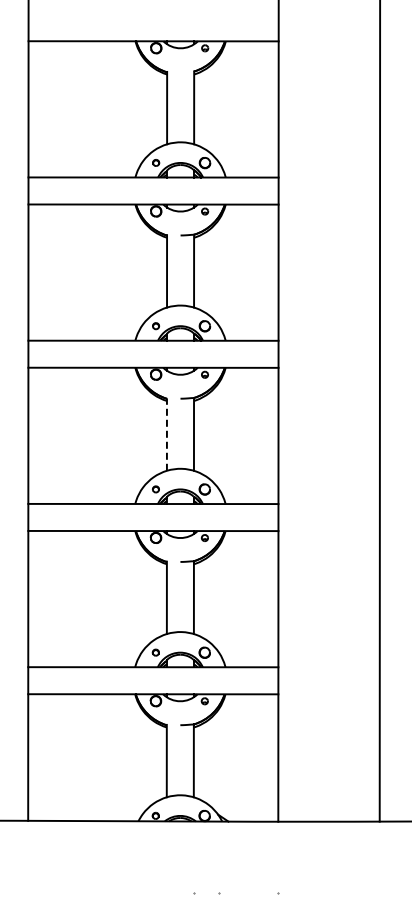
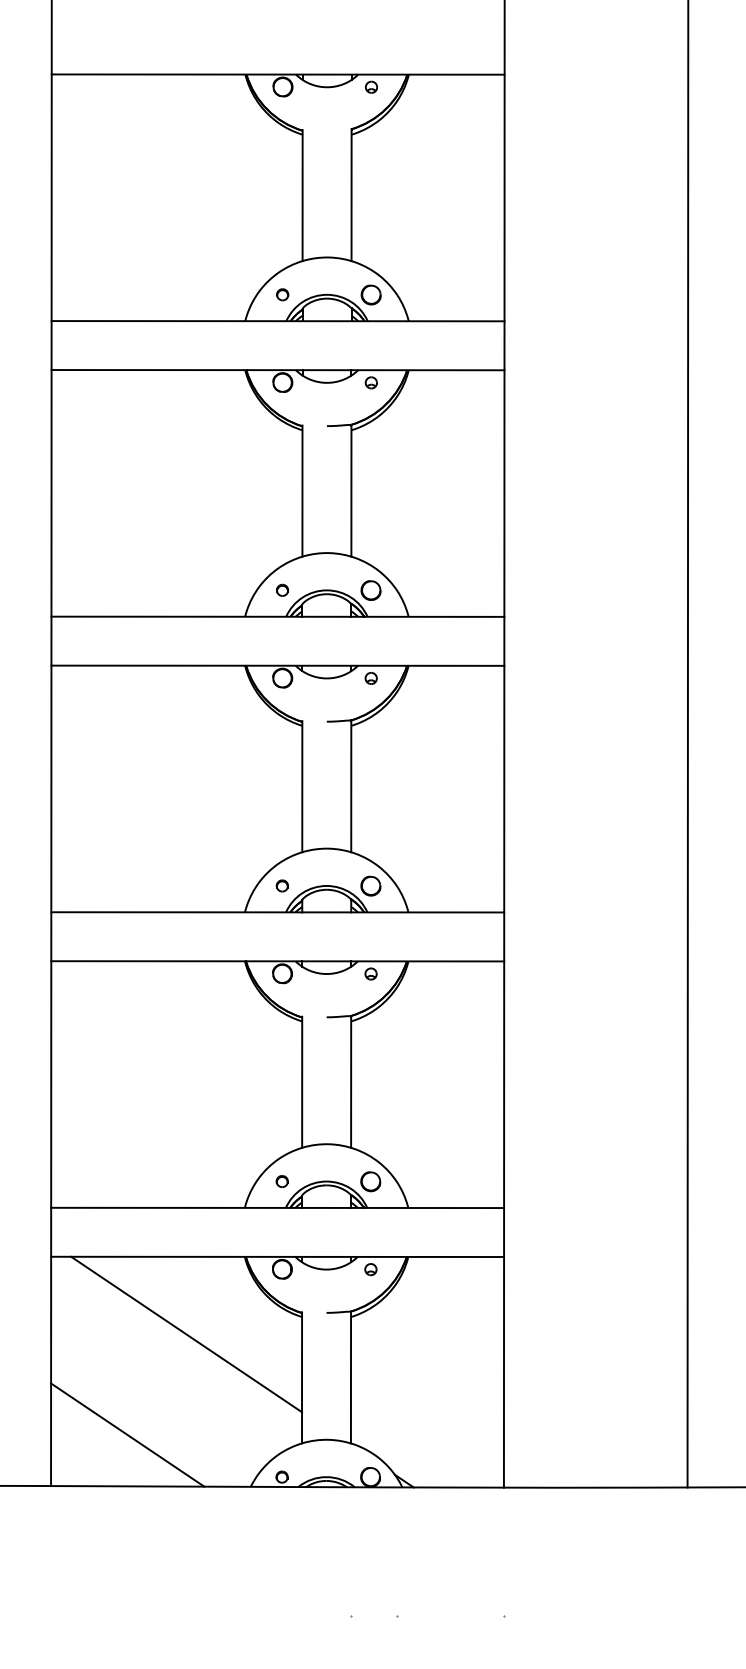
line: (166, 434) -> (301, 786), dashed -> solid
line: (102, 737) -> (185, 1335), added
line: (70, 792) -> (127, 1434), added

